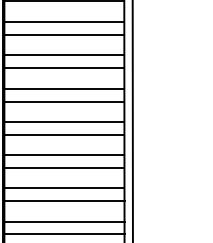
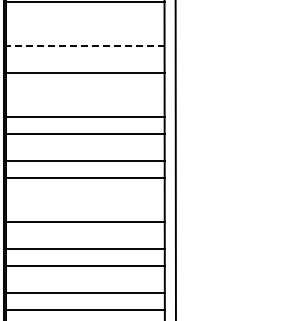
line: (64, 22) -> (85, 29), removed
line: (63, 35) -> (84, 46), solid -> dashed
line: (64, 67) -> (85, 89), removed
line: (64, 155) -> (85, 205), removed

